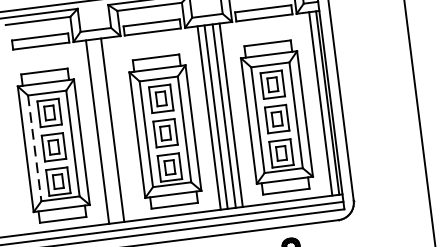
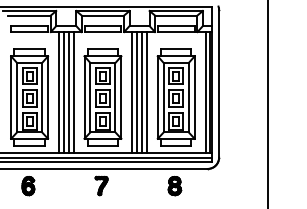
line: (119, 129) -> (73, 92), added
line: (104, 131) -> (63, 92), added
line: (35, 147) -> (17, 97), dashed -> solid

